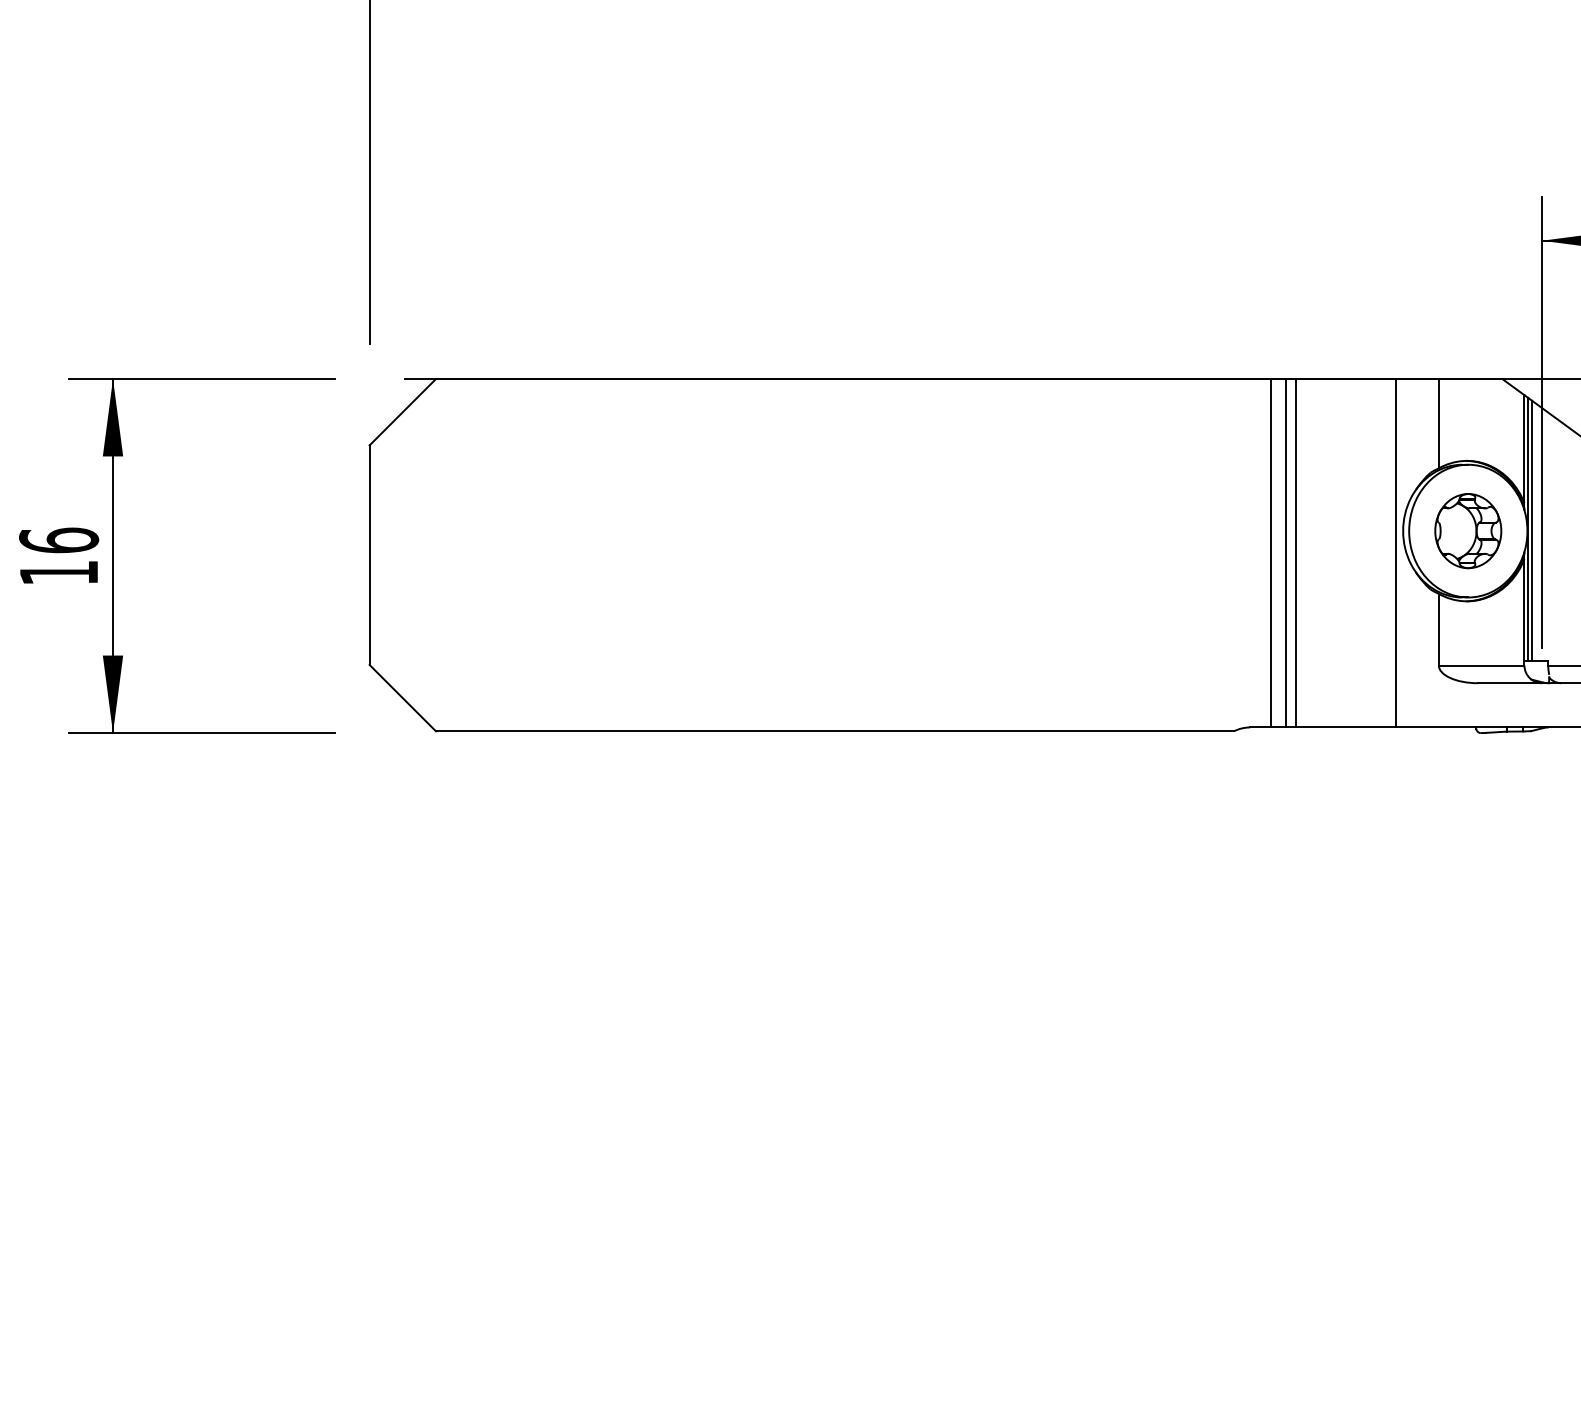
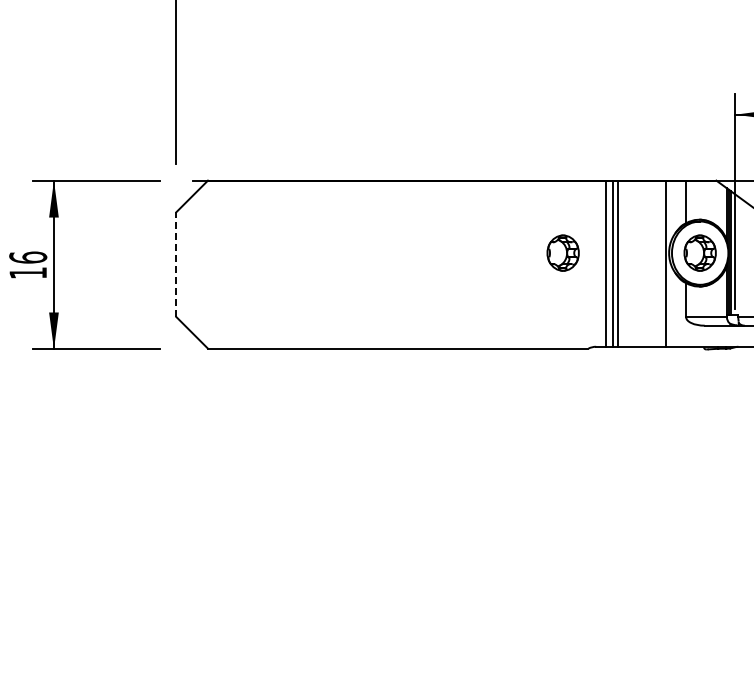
part: (1179, 529) -> (562, 252), added
line: (369, 554) -> (176, 264), solid -> dashed

